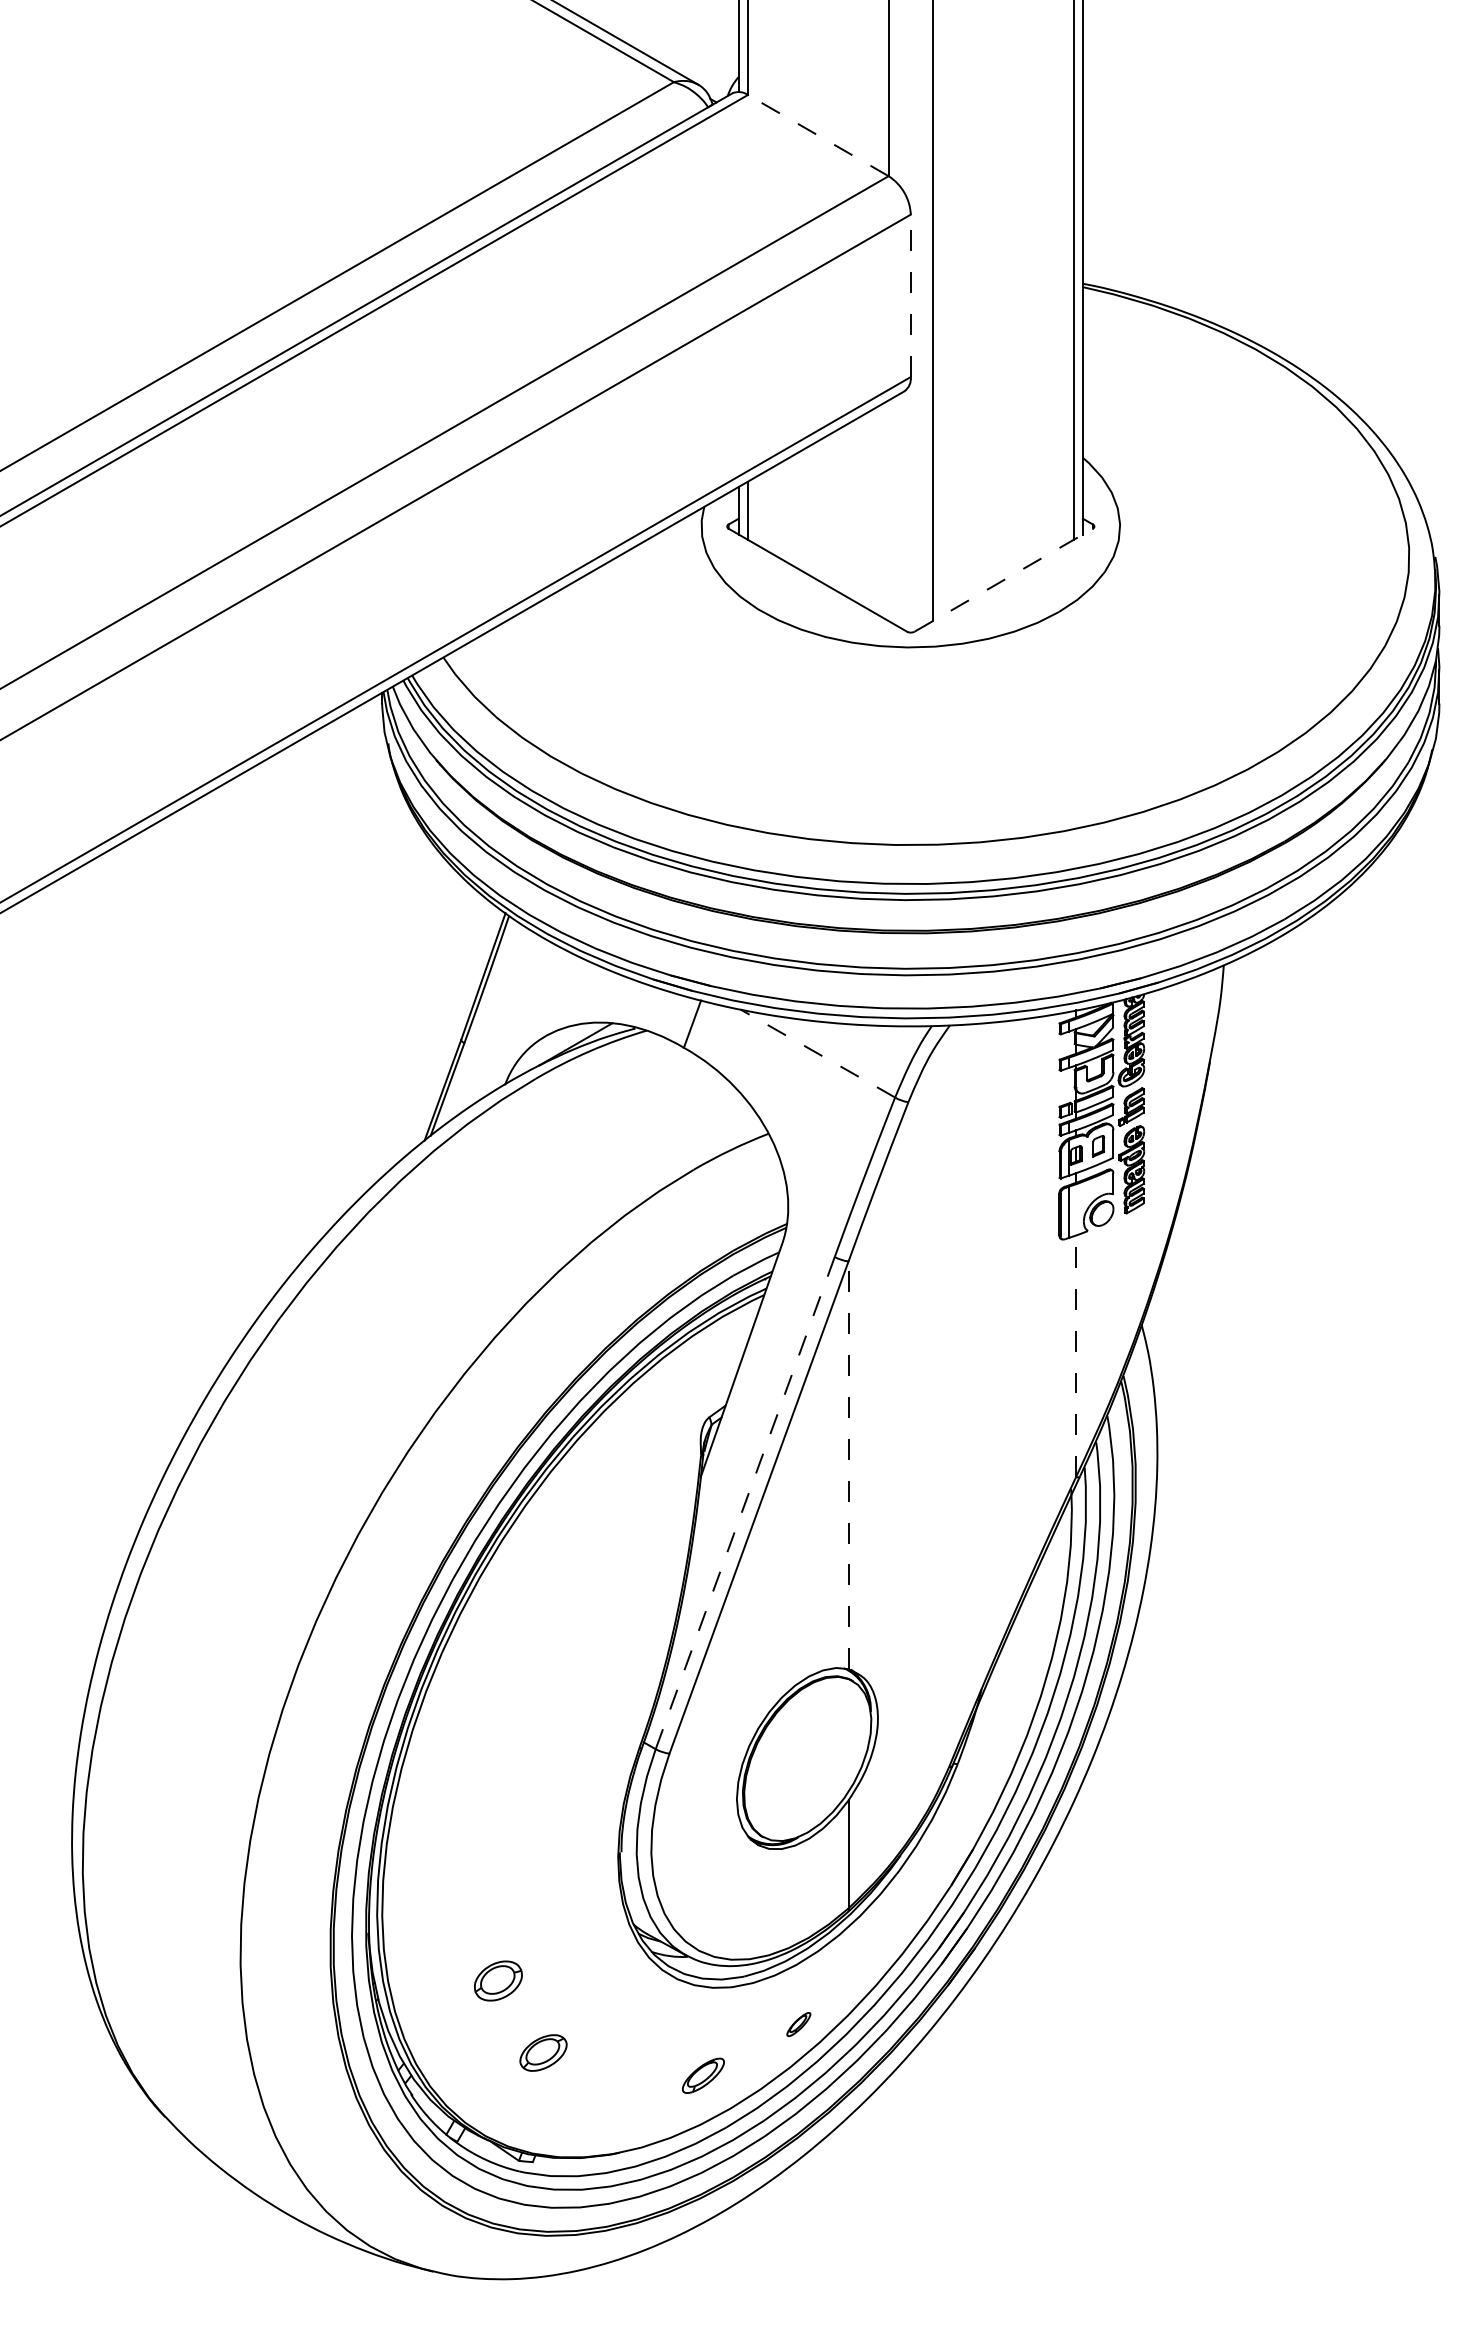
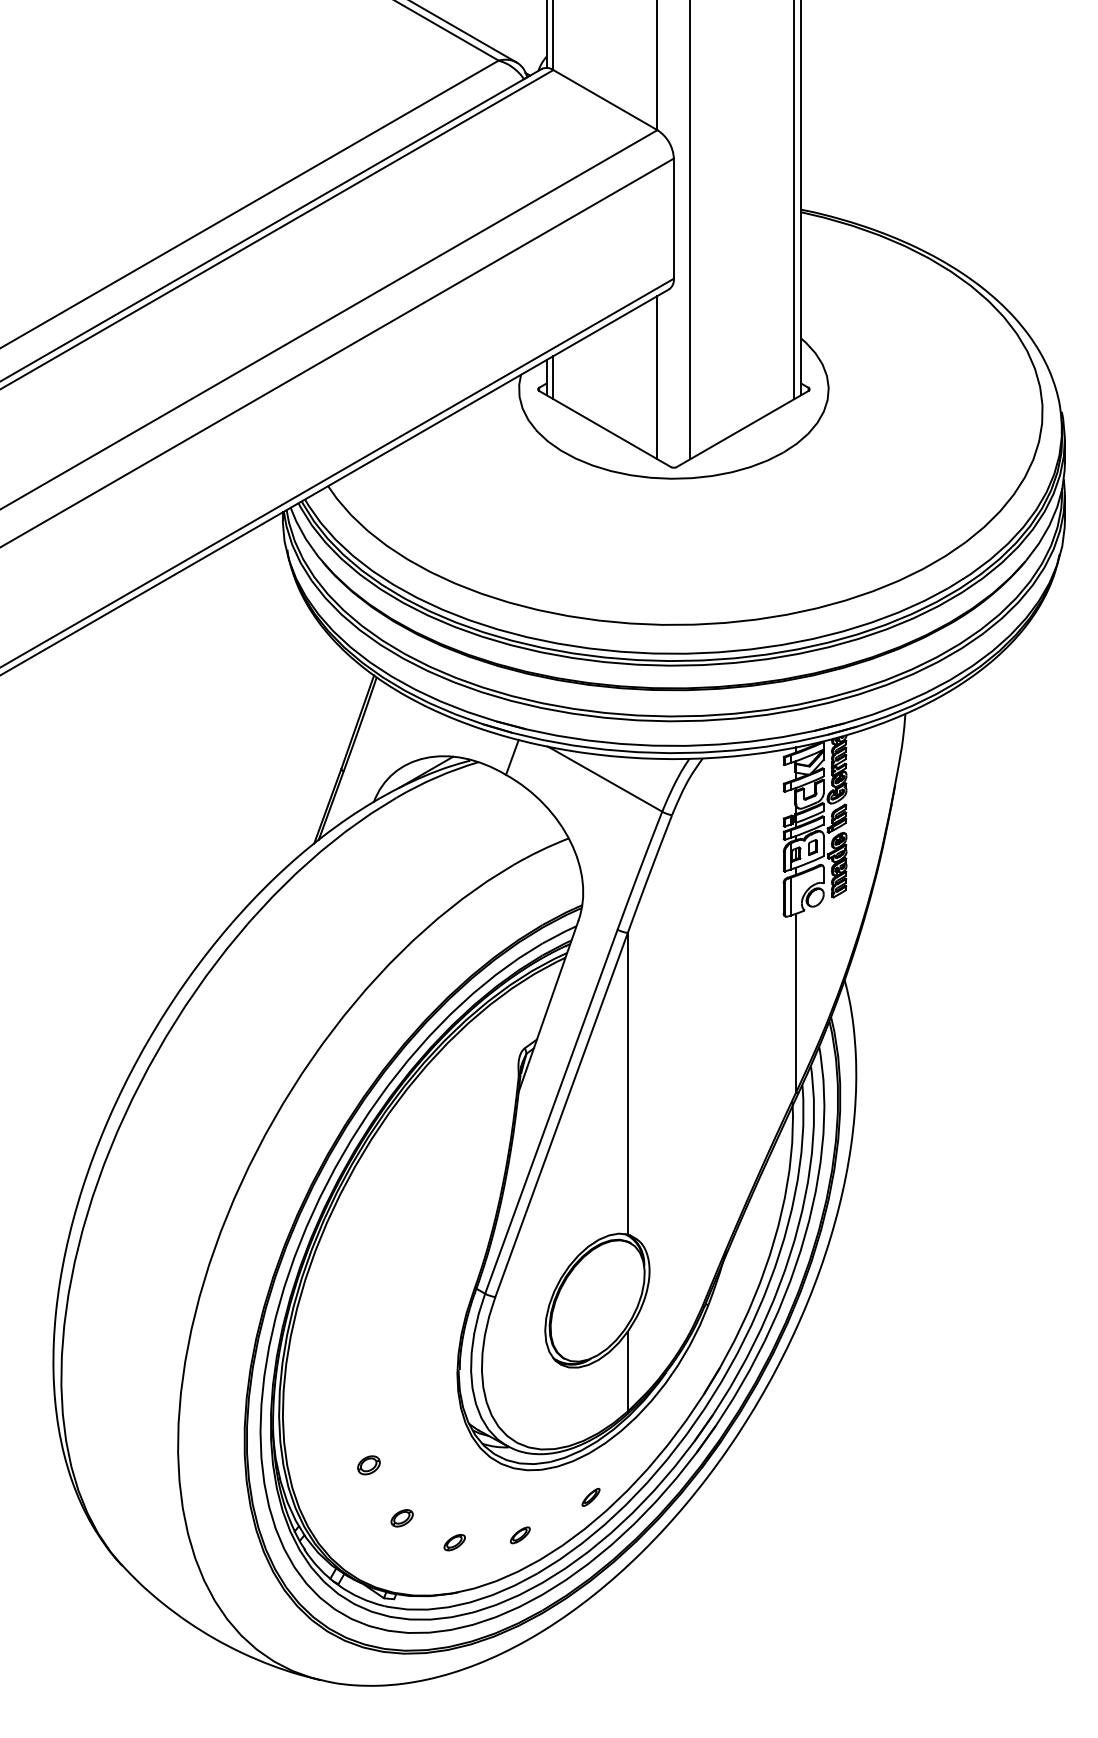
line: (817, 135) -> (604, 100), dashed -> solid
line: (910, 295) -> (673, 218), dashed -> solid
line: (888, 510) -> (657, 377), added
line: (1003, 580) -> (742, 429), dashed -> solid
line: (817, 1053) -> (604, 779), dashed -> solid
line: (1076, 1356) -> (796, 1003), dashed -> solid
line: (848, 1465) -> (627, 1083), dashed -> solid
line: (745, 1503) -> (551, 1111), dashed -> solid
part: (498, 1981) -> (368, 1465), size x0.62
part: (543, 2052) -> (402, 1518), size x0.62
part: (702, 2075) -> (519, 1535), size x0.62
part: (614, 2085) -> (454, 1542), added

